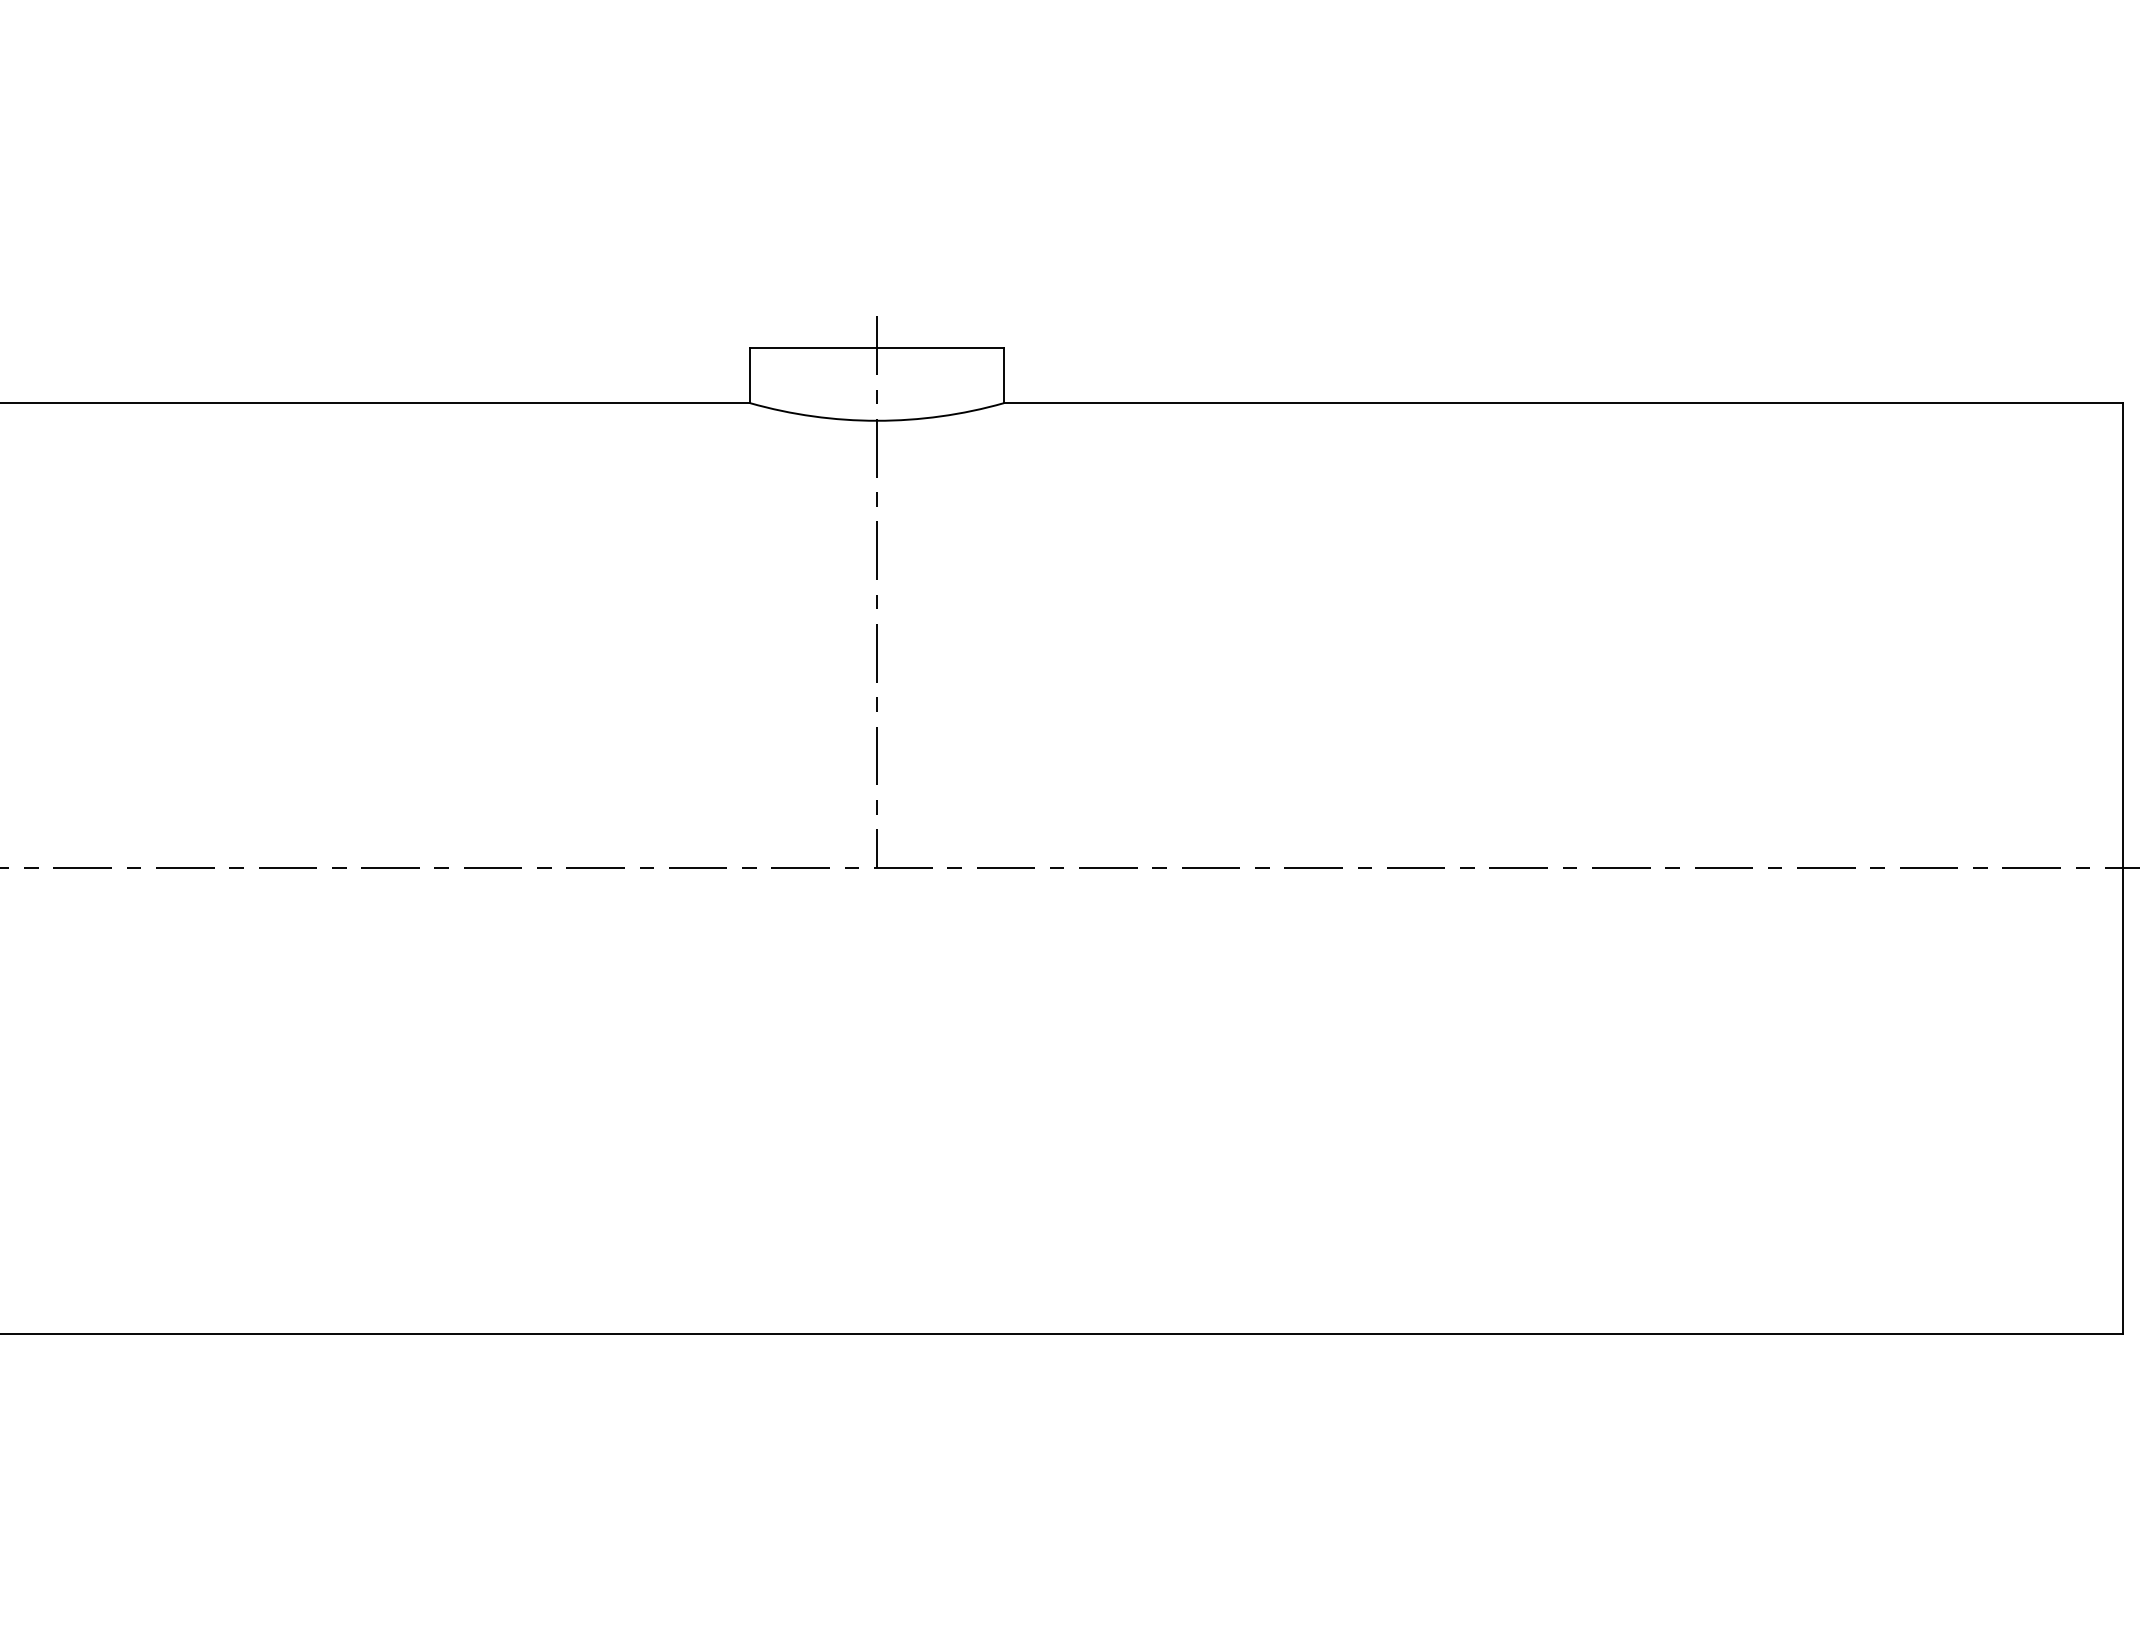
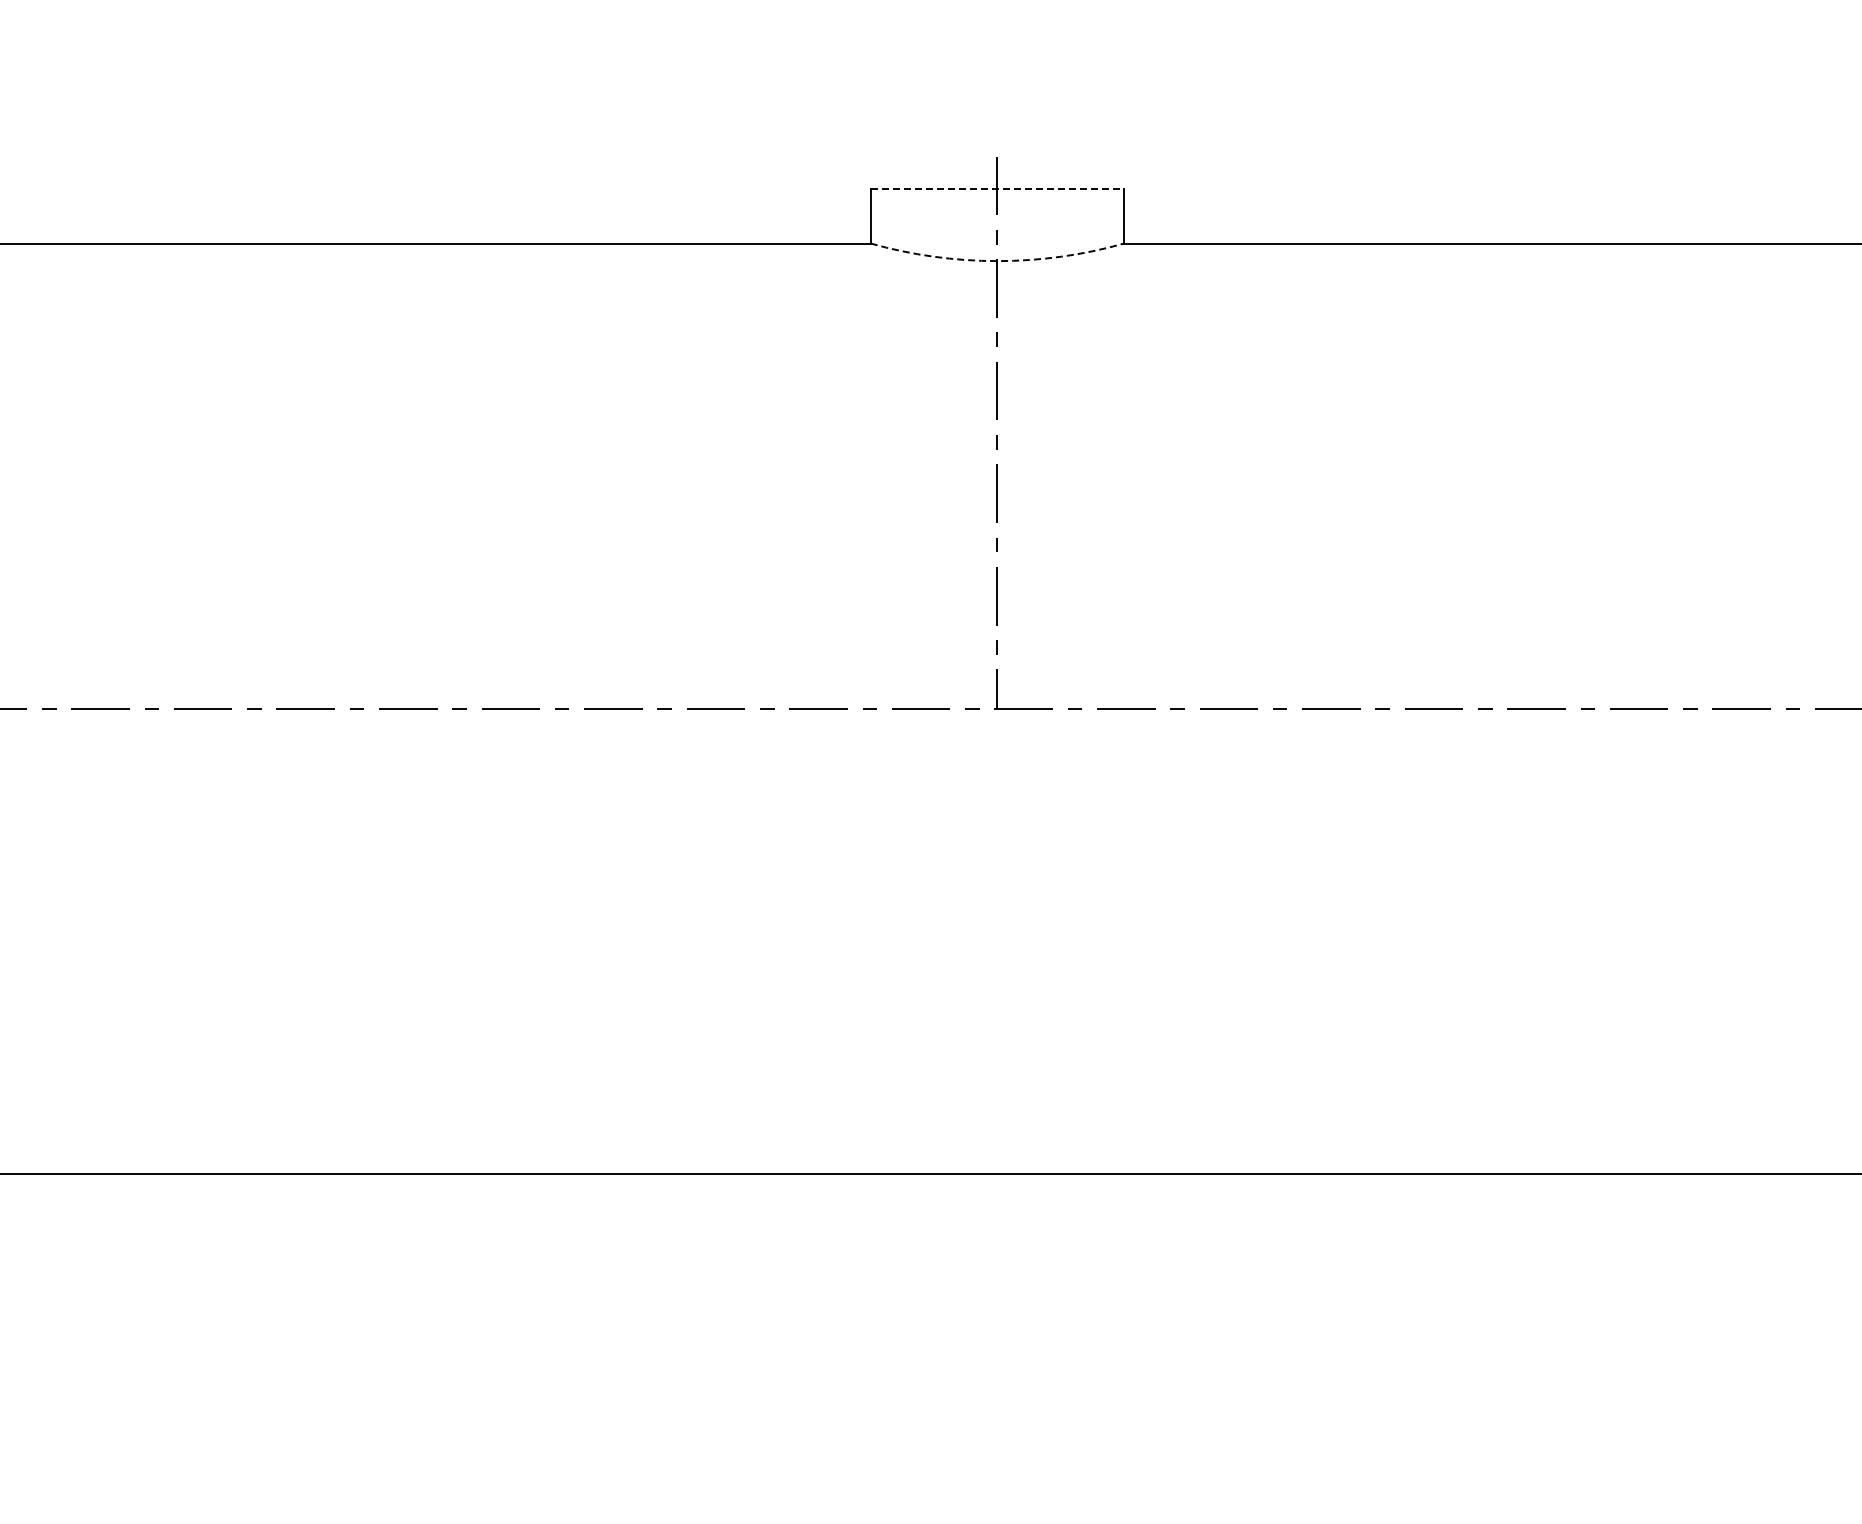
line: (877, 348) -> (997, 188), solid -> dashed
arc: (877, 420) -> (997, 260), solid -> dashed

